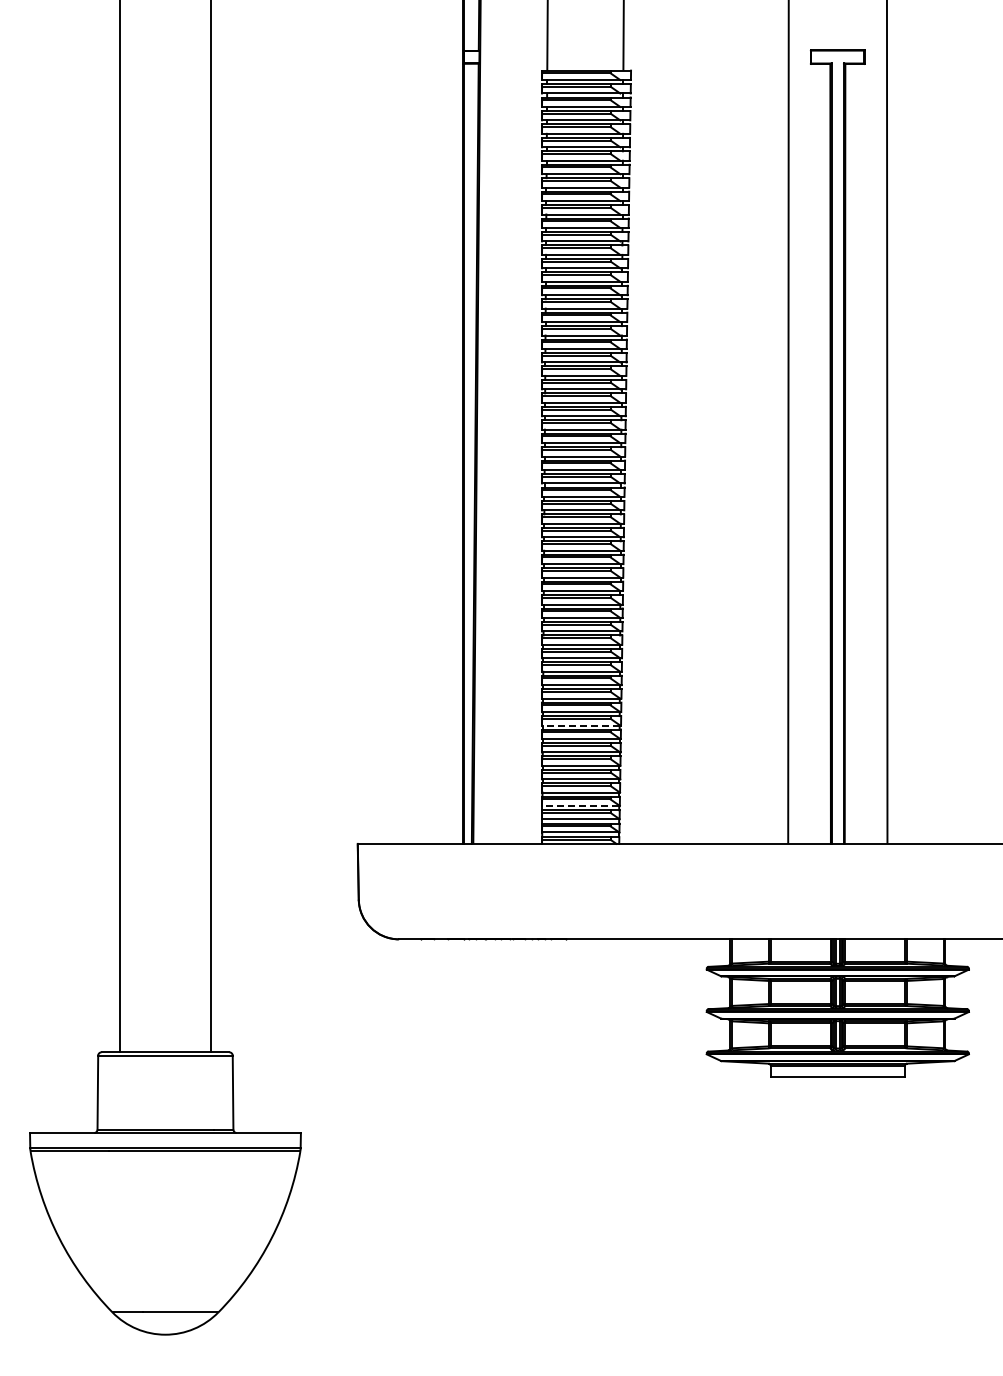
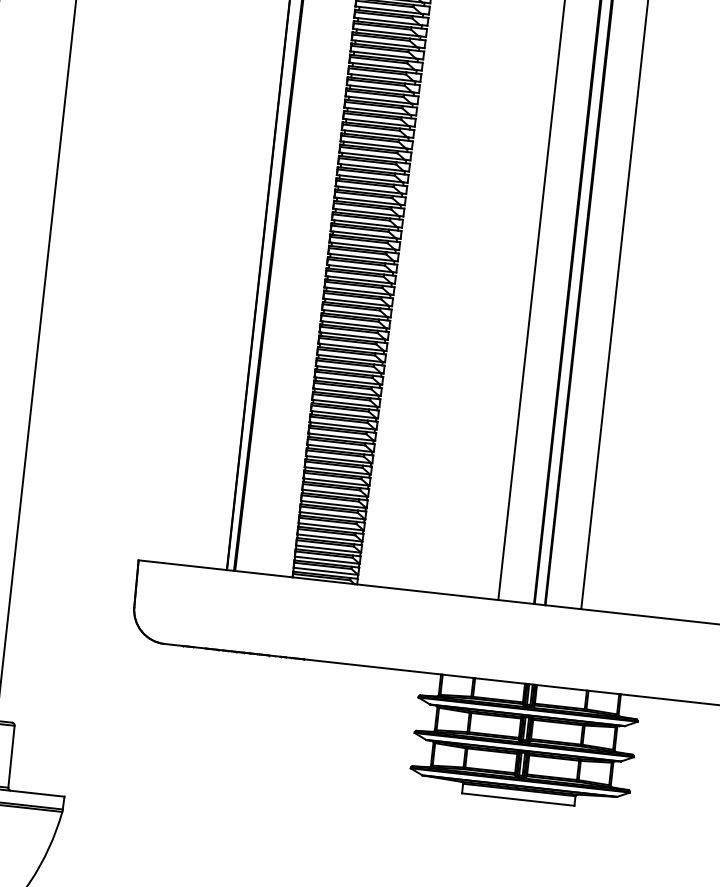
line: (580, 725) -> (335, 481), dashed -> solid
line: (580, 805) -> (328, 548), dashed -> solid

